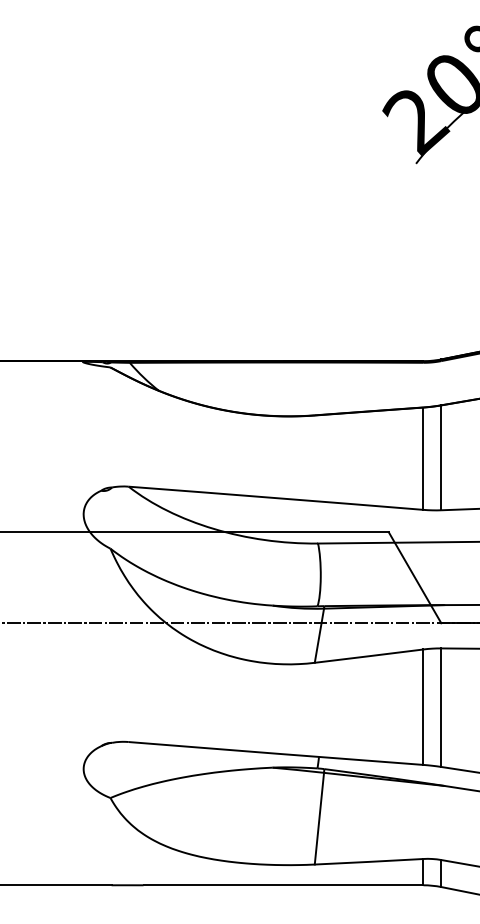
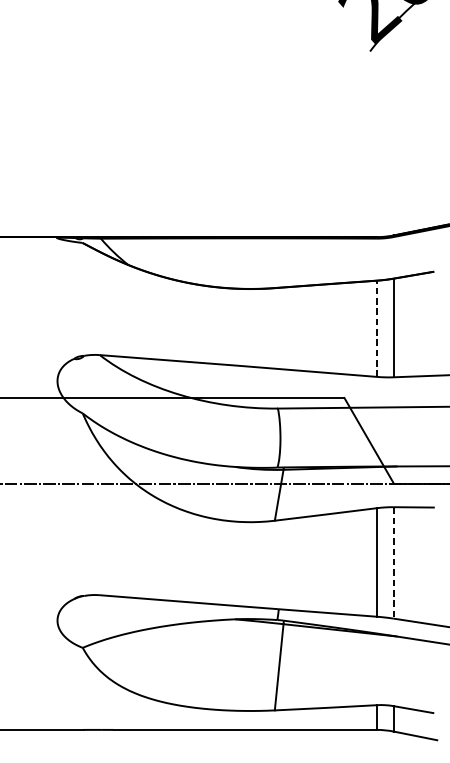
line: (423, 458) -> (377, 328), solid -> dashed
line: (441, 708) -> (393, 563), solid -> dashed

